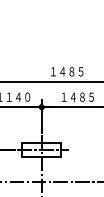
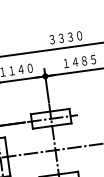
text: (67, 71) -> (66, 37), １４８５ -> ３３３０

